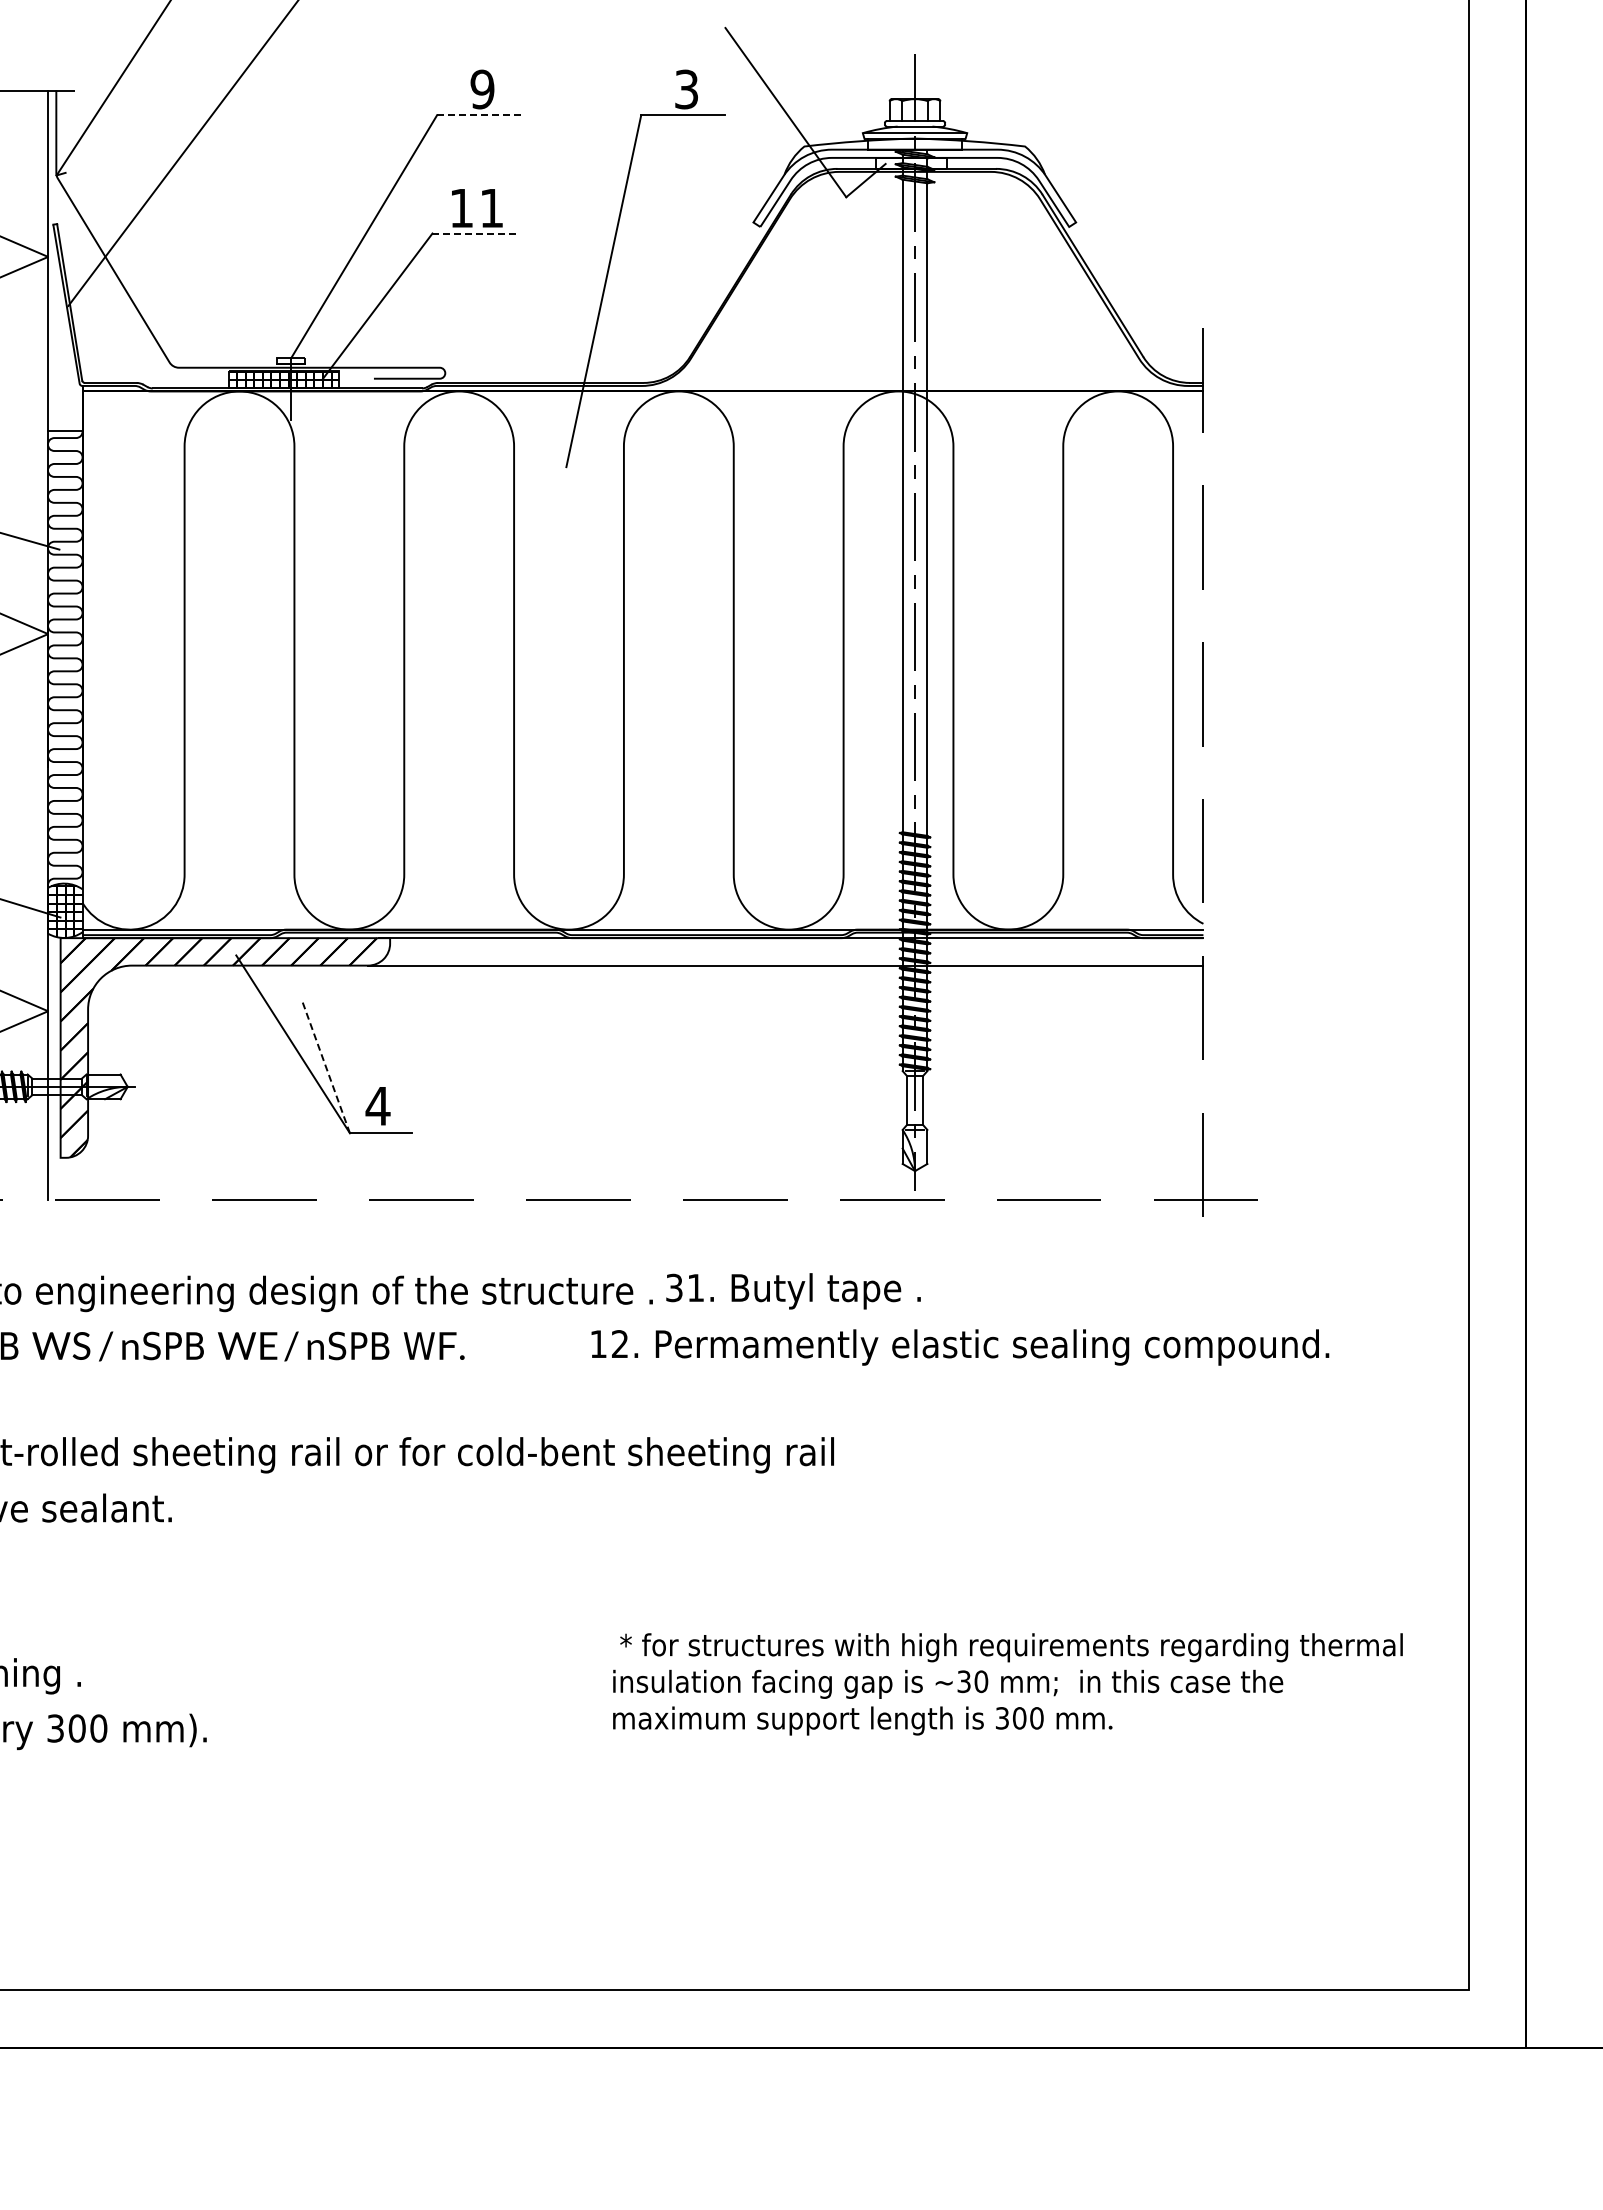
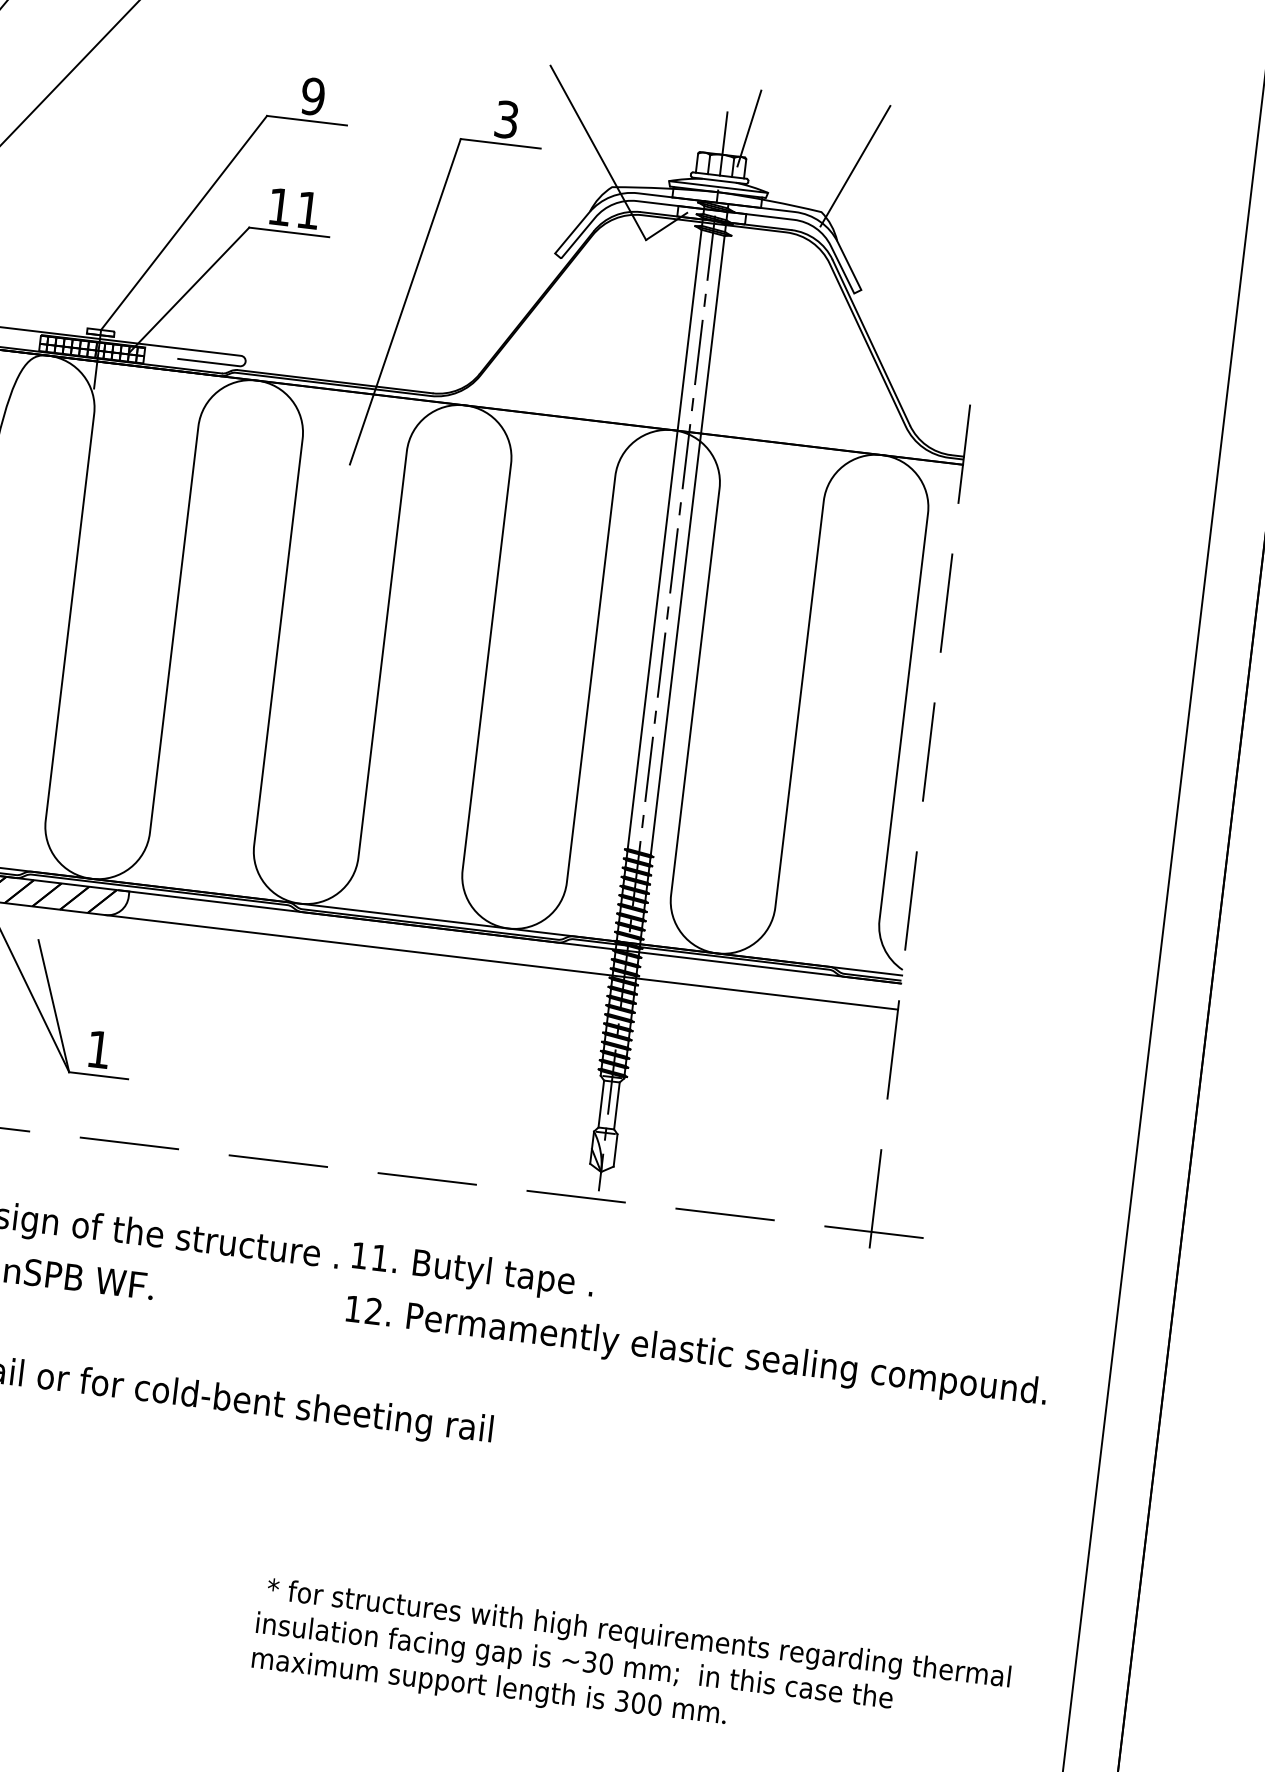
line: (939, 68) -> (749, 128), added
line: (1054, 94) -> (855, 166), added
line: (479, 115) -> (307, 120), dashed -> solid
line: (475, 233) -> (290, 232), dashed -> solid
line: (325, 1066) -> (53, 1006), dashed -> solid
text: (377, 1106) -> (98, 1049), 4 -> 1
text: (674, 1287) -> (359, 1255), 31. -> 11.
text: (960, 1347) -> (696, 1353), moved

